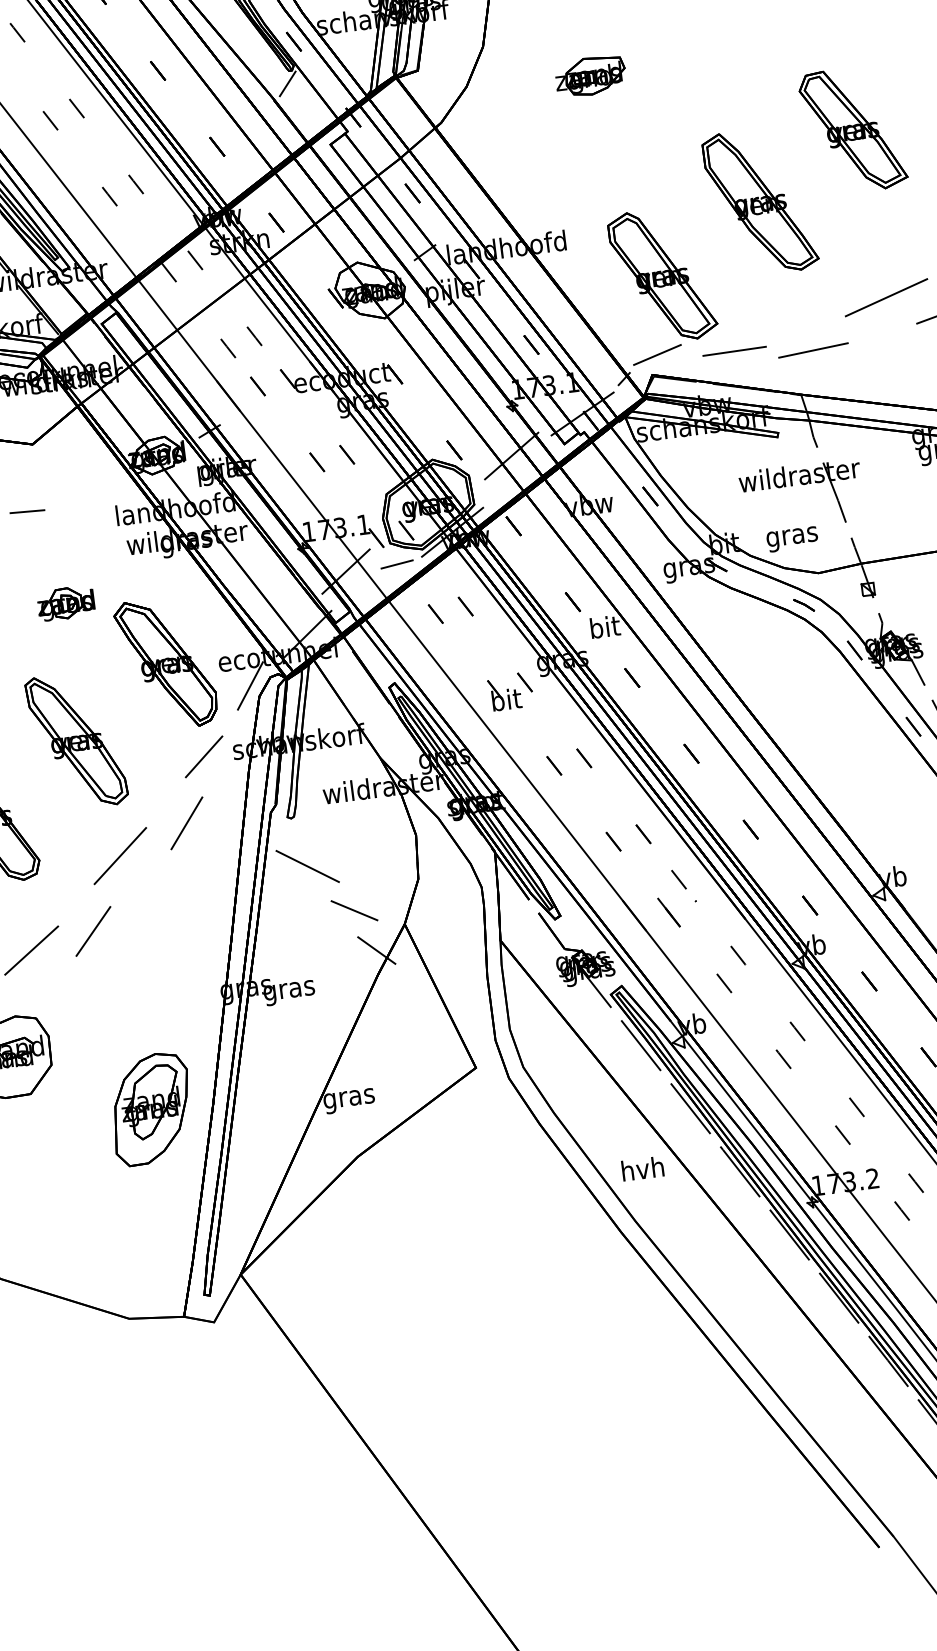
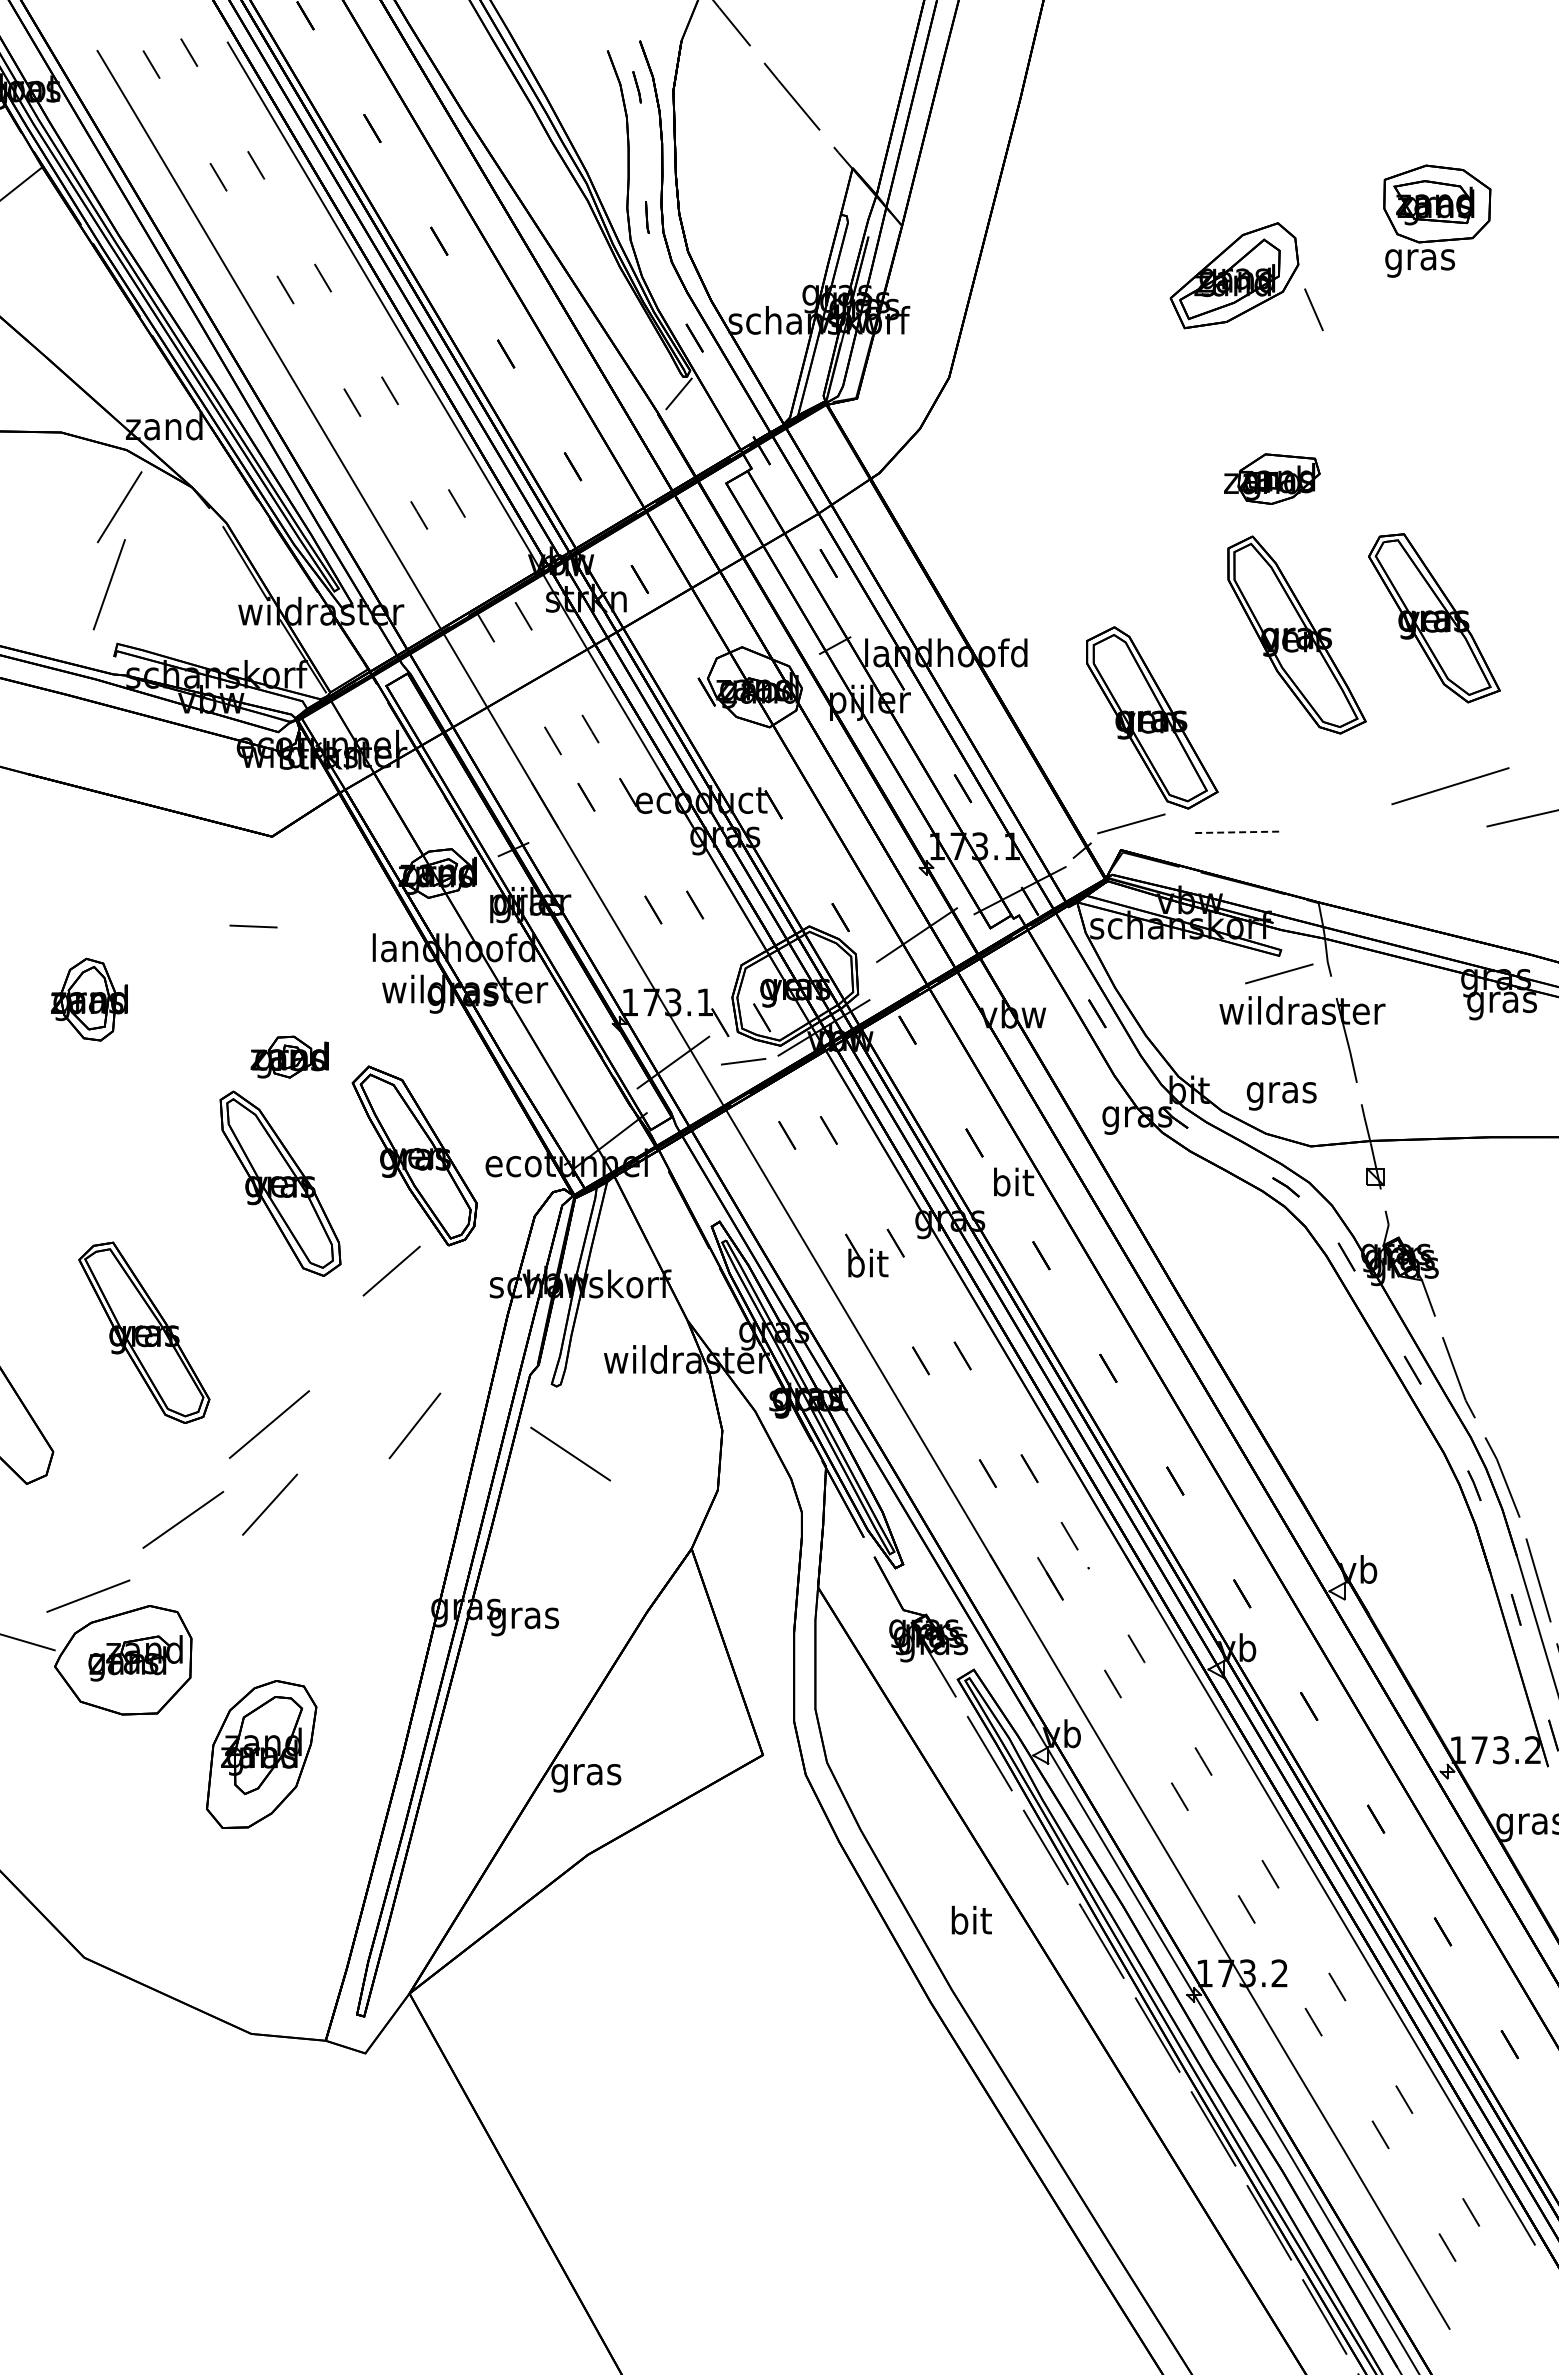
part: (590, 75) -> (1272, 478), moved
part: (853, 130) -> (1434, 618), moved
line: (813, 350) -> (1342, 844), removed
line: (734, 351) -> (1236, 832), solid -> dashed
line: (779, 450) -> (1279, 973), added
line: (250, 686) -> (524, 1200), removed
part: (76, 740) -> (280, 1183), moved
line: (203, 756) -> (391, 1270), moved
line: (186, 823) -> (414, 1425), moved
line: (120, 855) -> (269, 1424), moved
line: (354, 910) -> (625, 1521), removed
line: (376, 950) -> (649, 1579), removed
part: (151, 1109) -> (261, 1754), moved
text: (642, 1168) -> (970, 1919), hvh -> bit

